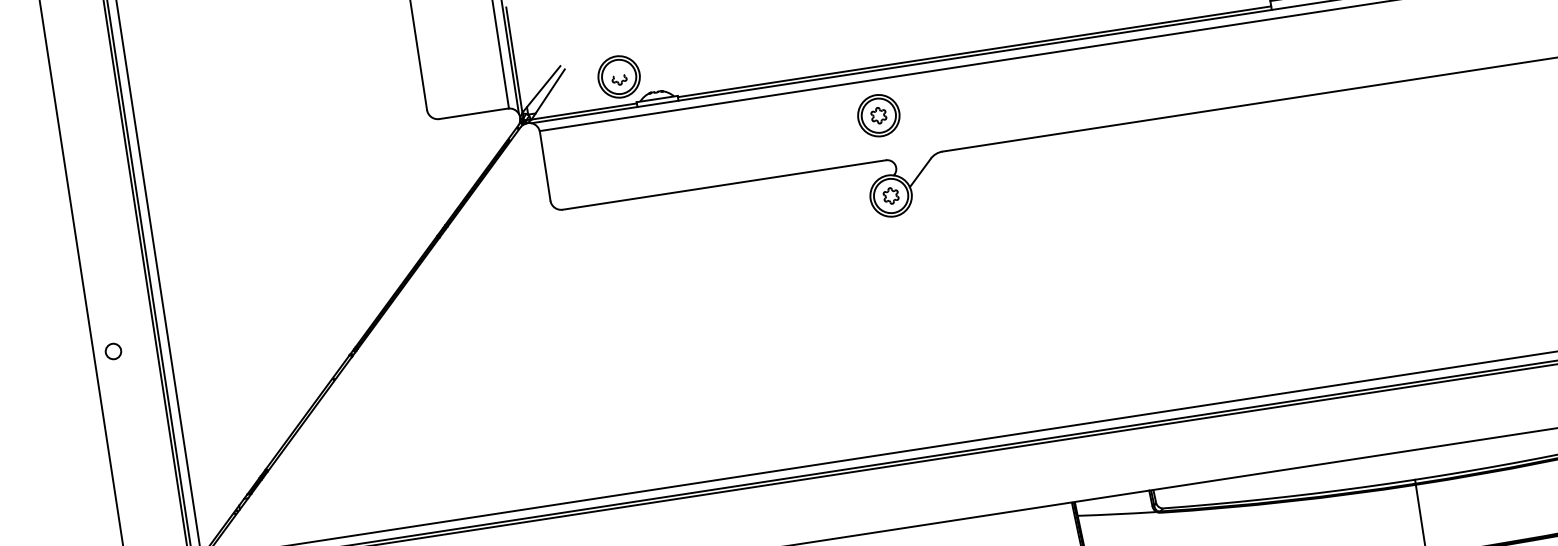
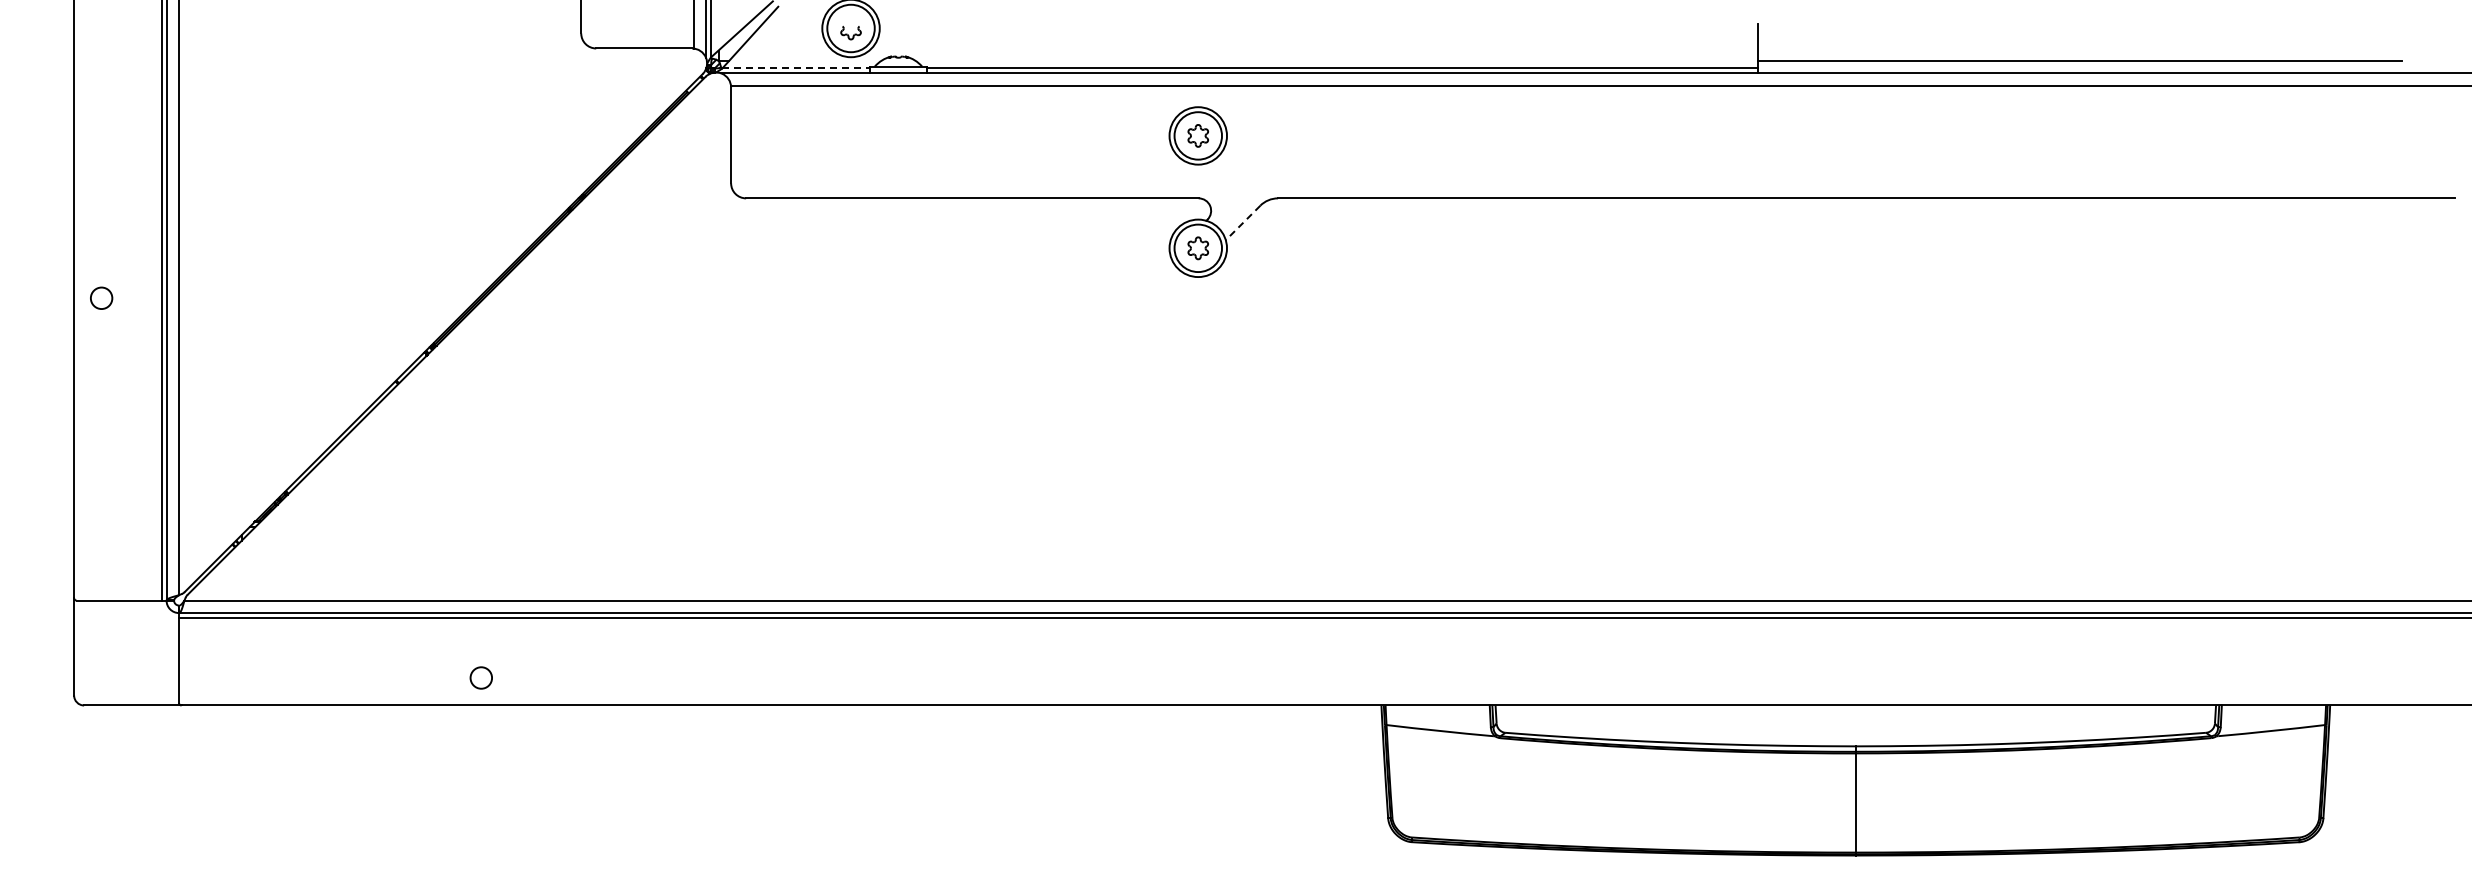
line: (584, 111) -> (796, 68), solid -> dashed
line: (920, 173) -> (1242, 223), solid -> dashed

